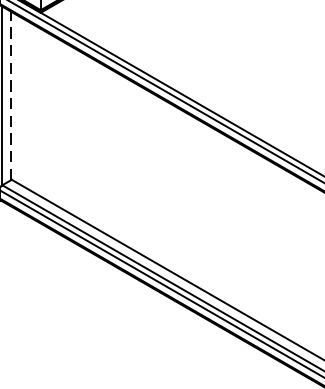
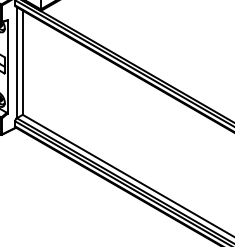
line: (11, 95) -> (22, 62), dashed -> solid

